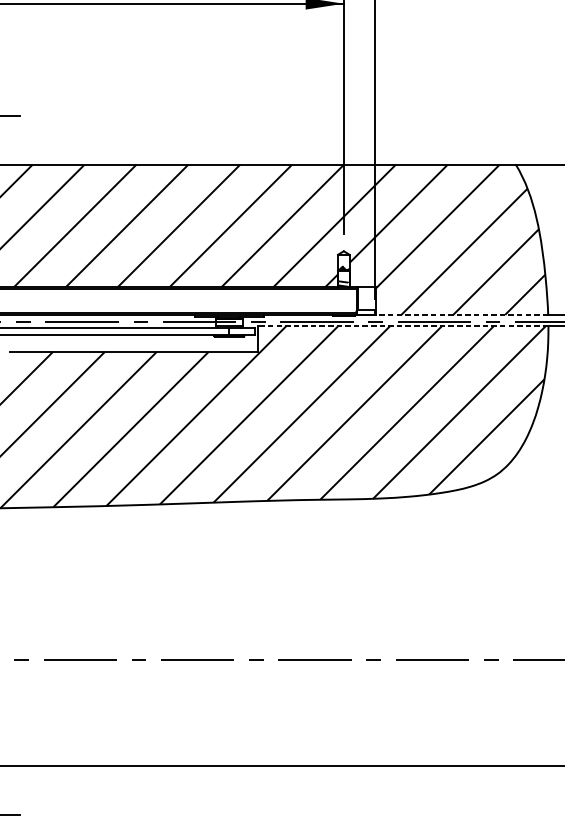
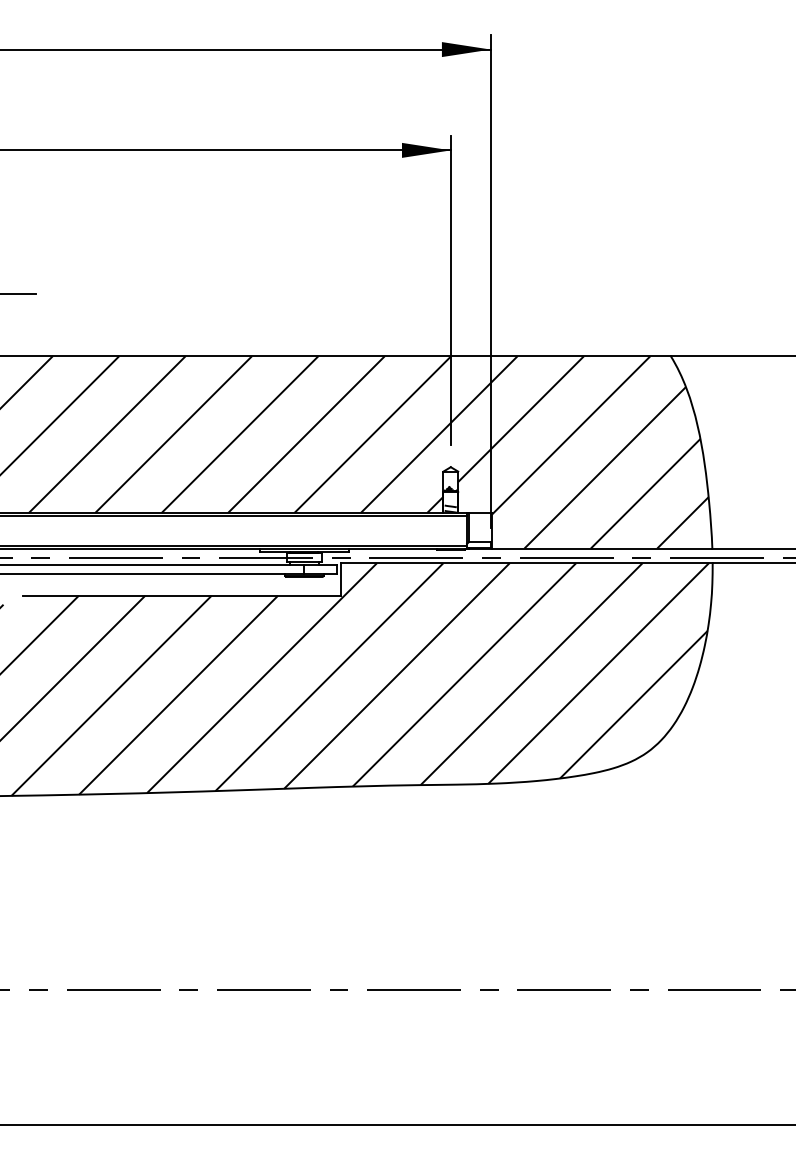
line: (461, 314) -> (601, 548), dashed -> solid
line: (403, 326) -> (527, 563), dashed -> solid

